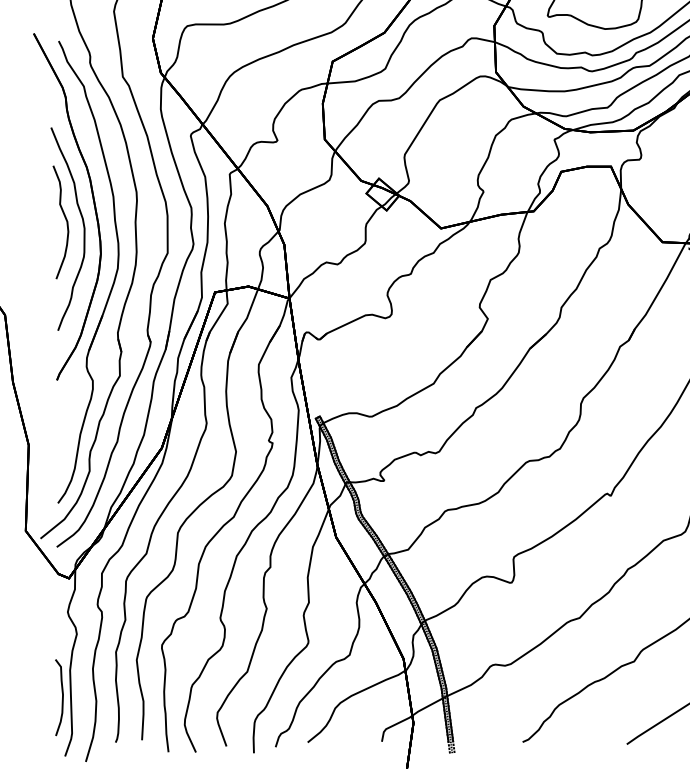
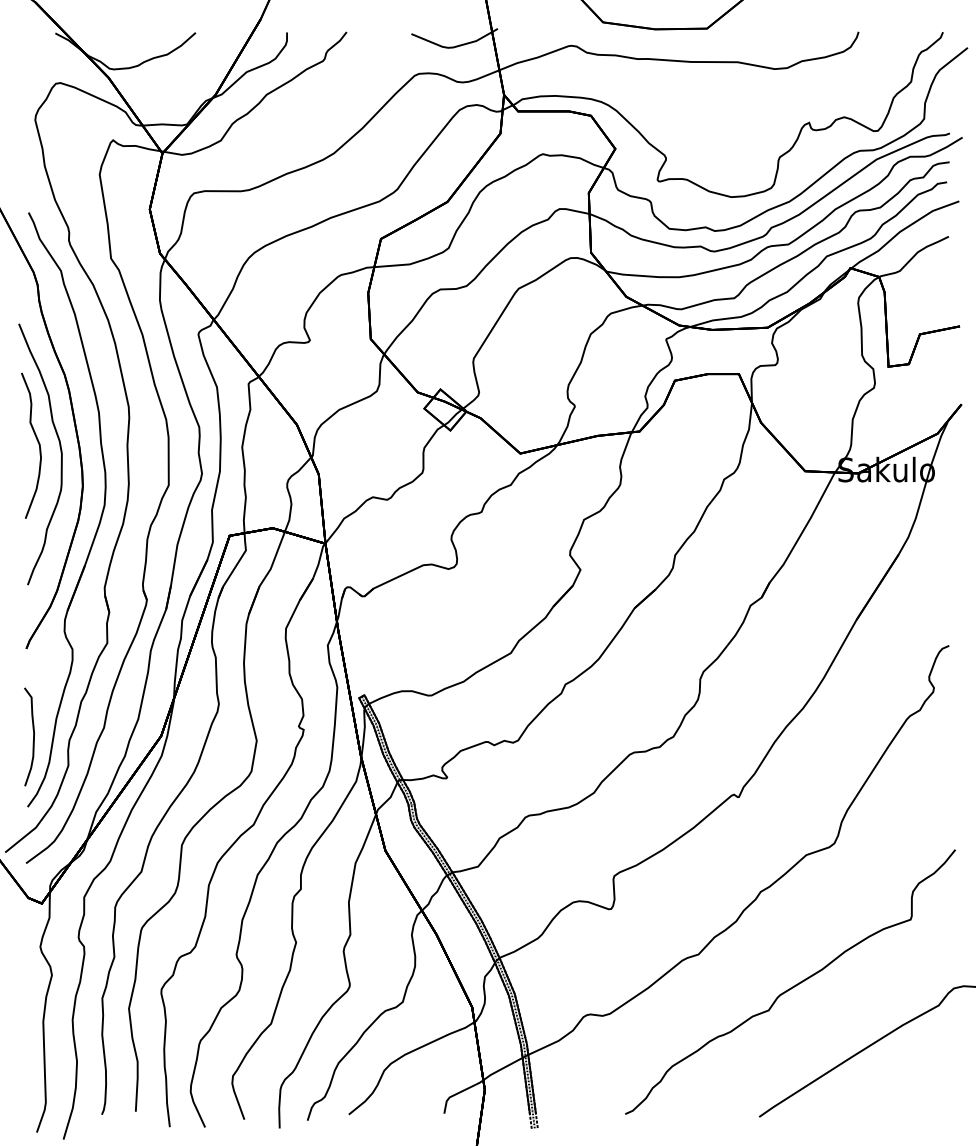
curve: (62, 697) -> (33, 736), moved

